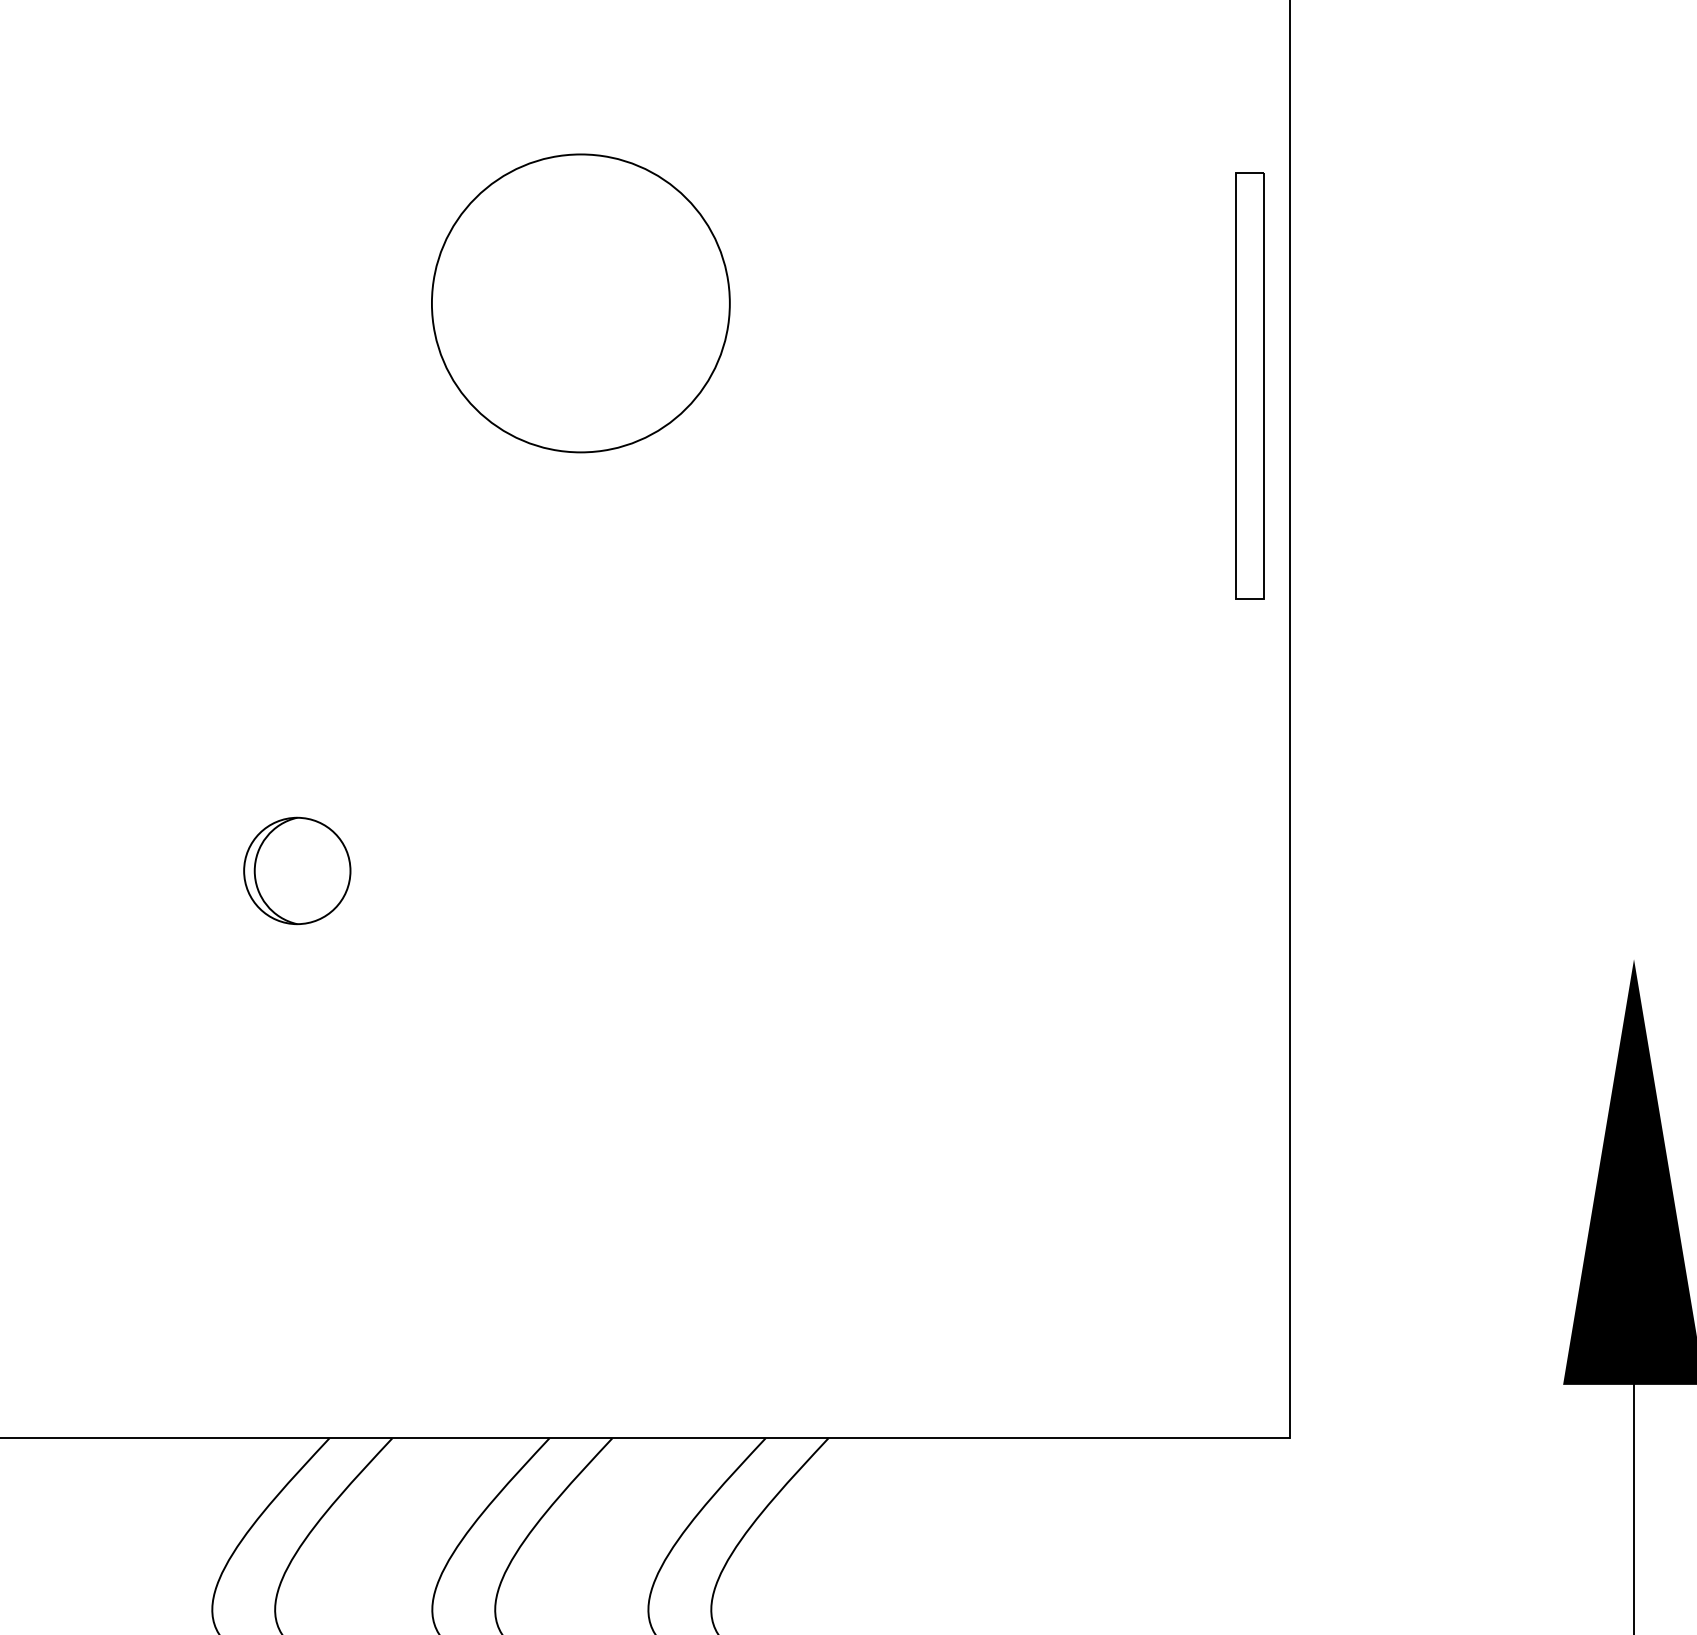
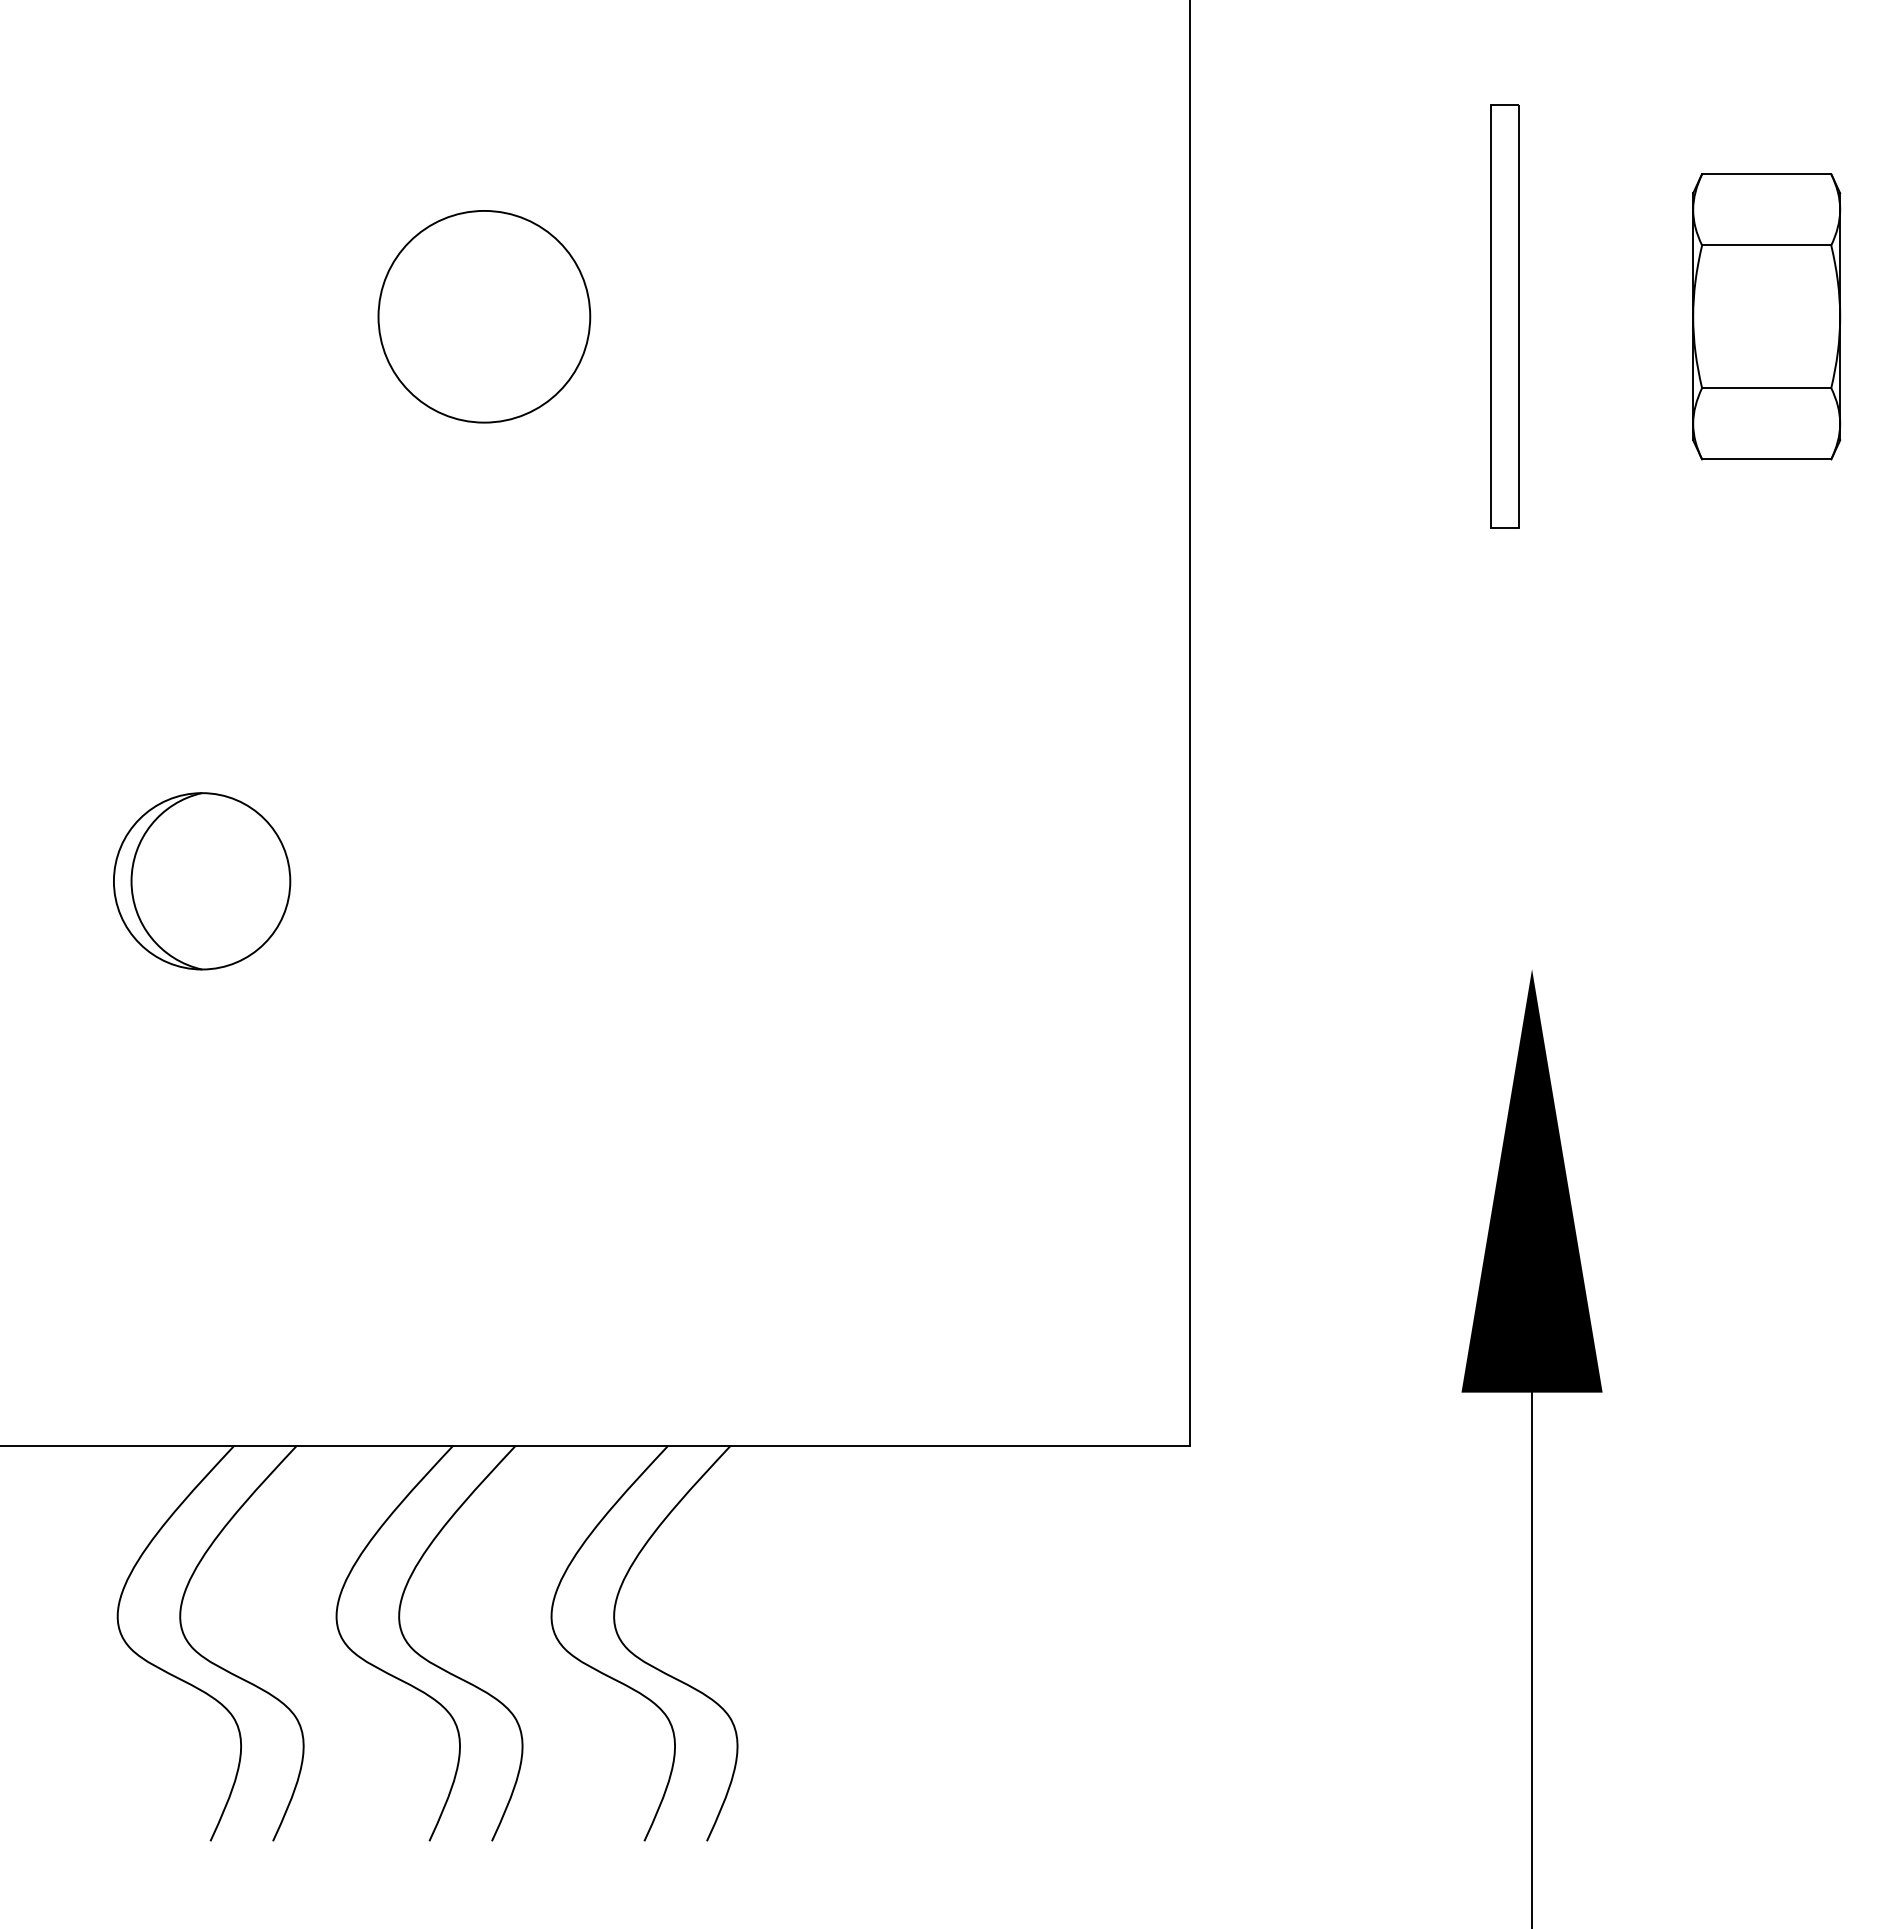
circle: (581, 303) -> (484, 316), size x0.71
part: (1249, 385) -> (1504, 316), moved
part: (297, 871) -> (202, 881), size x1.67

